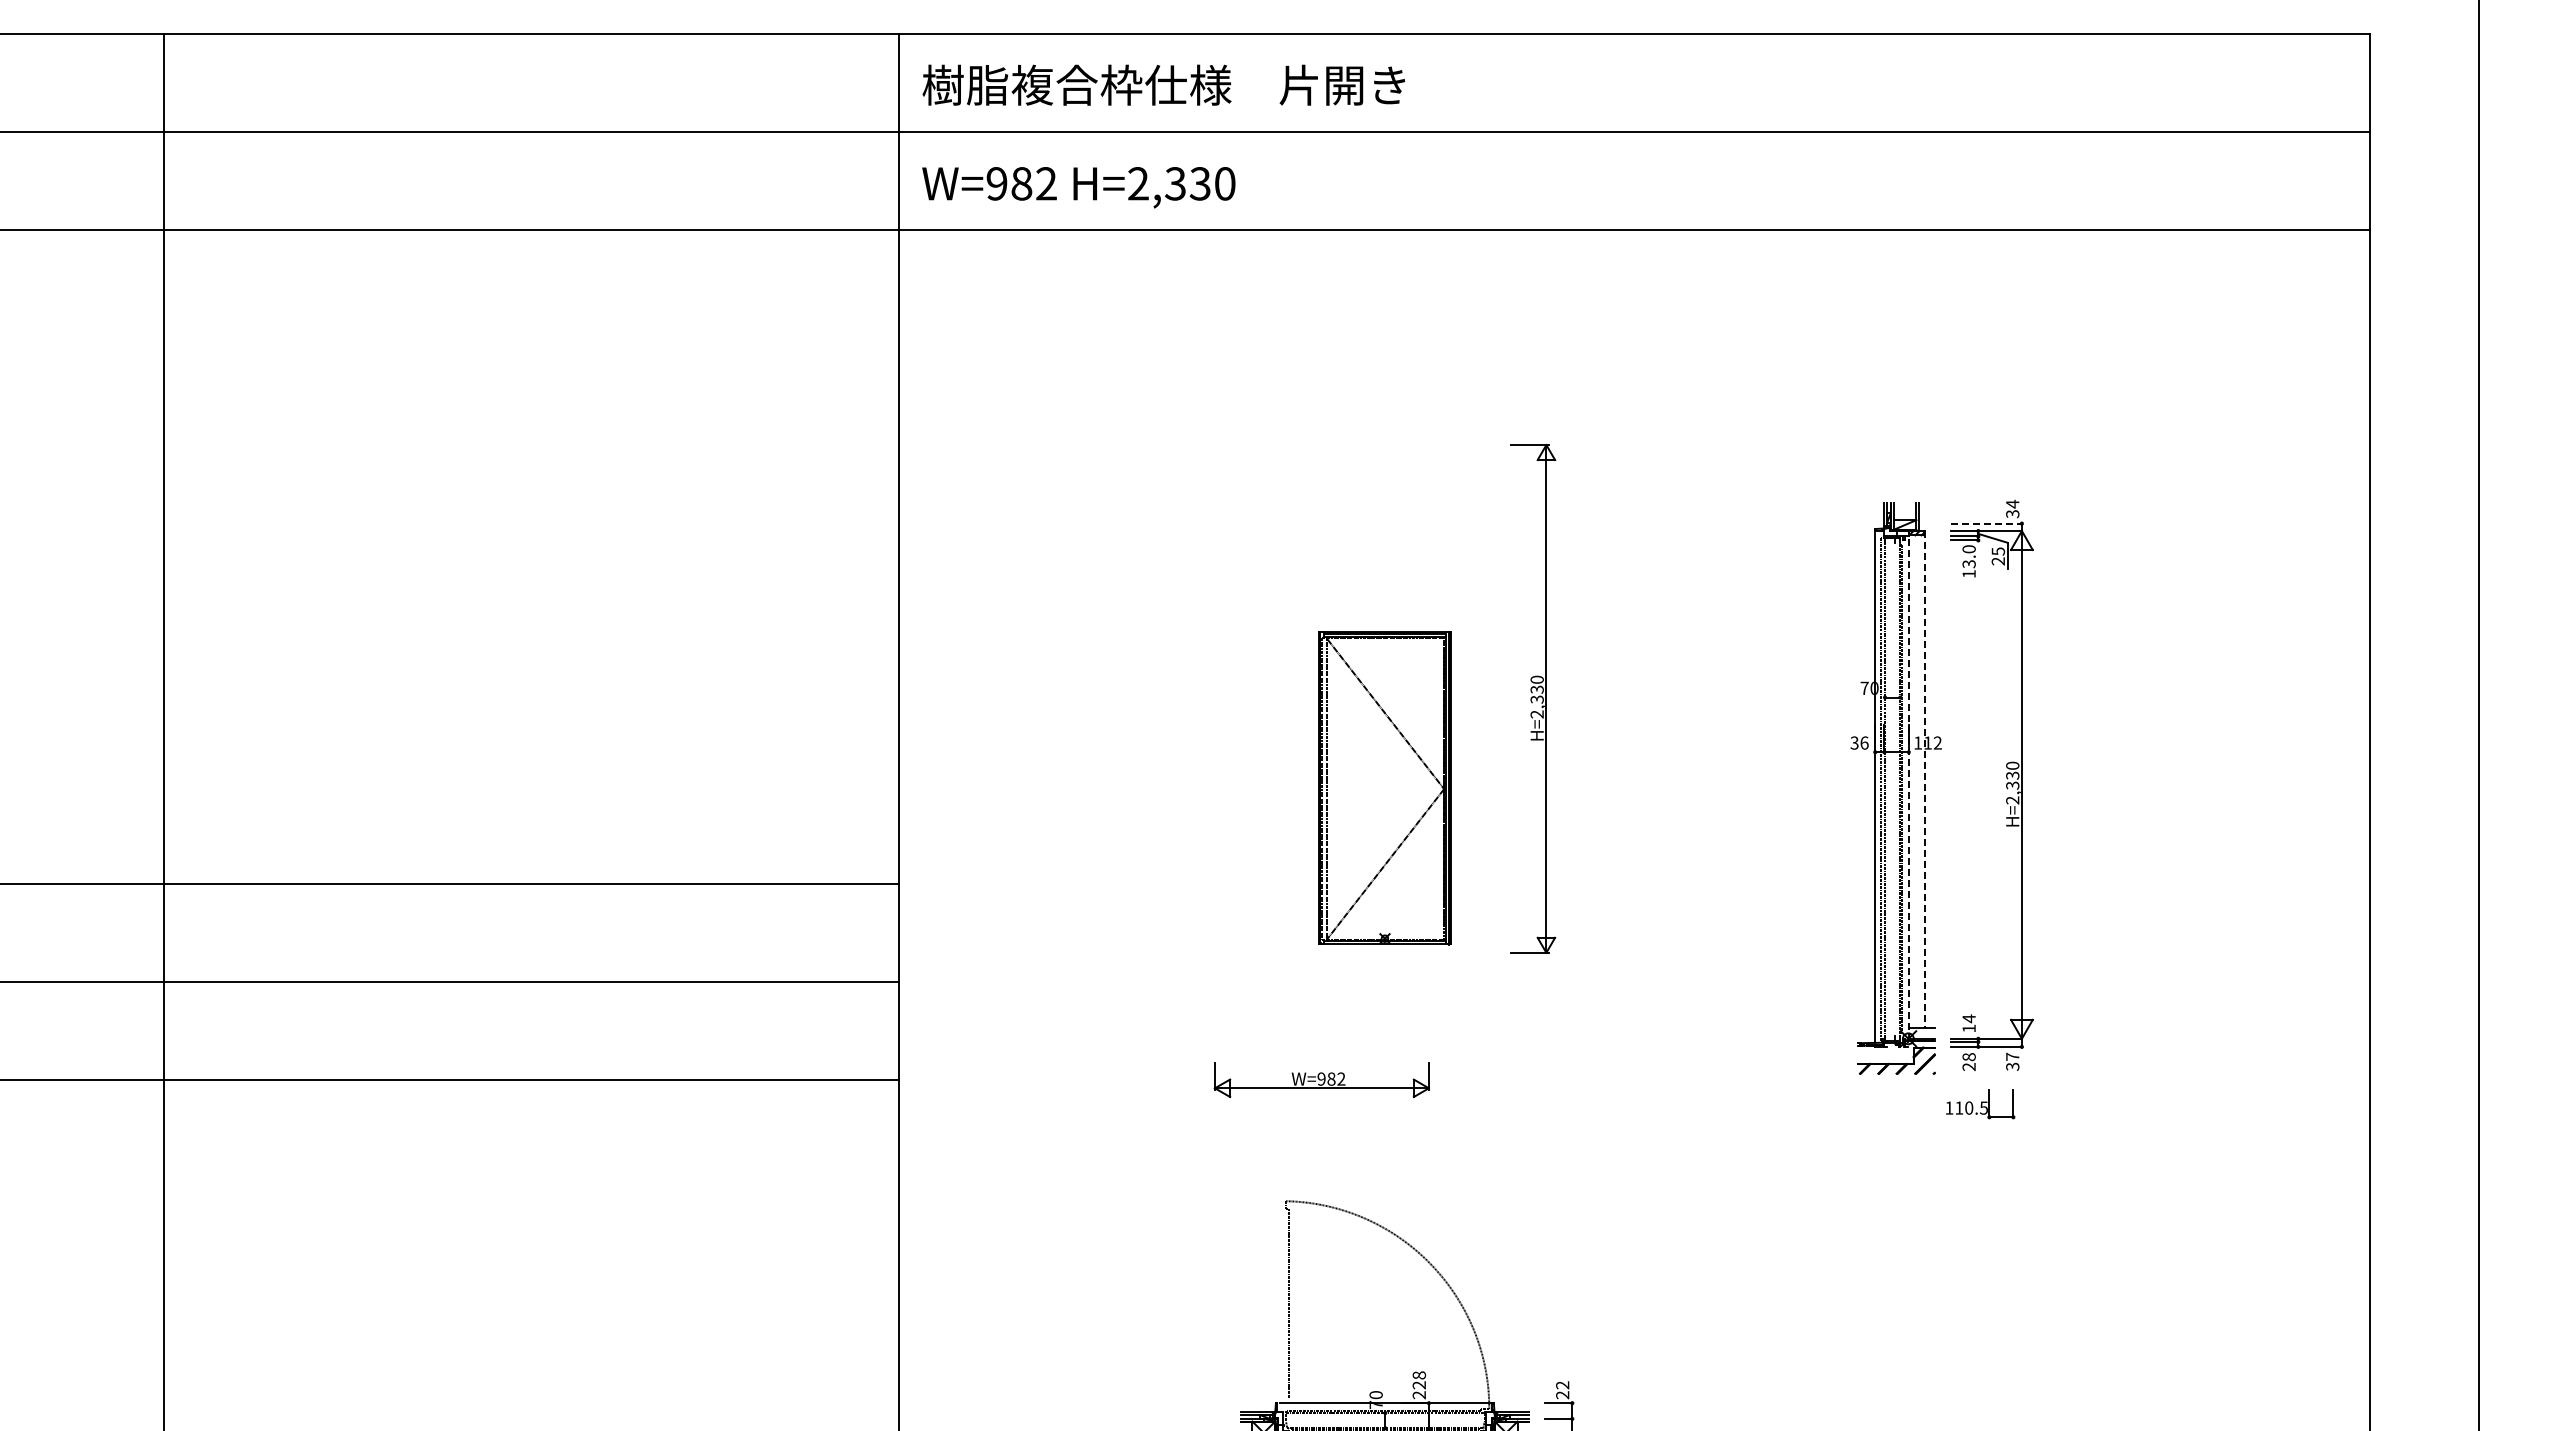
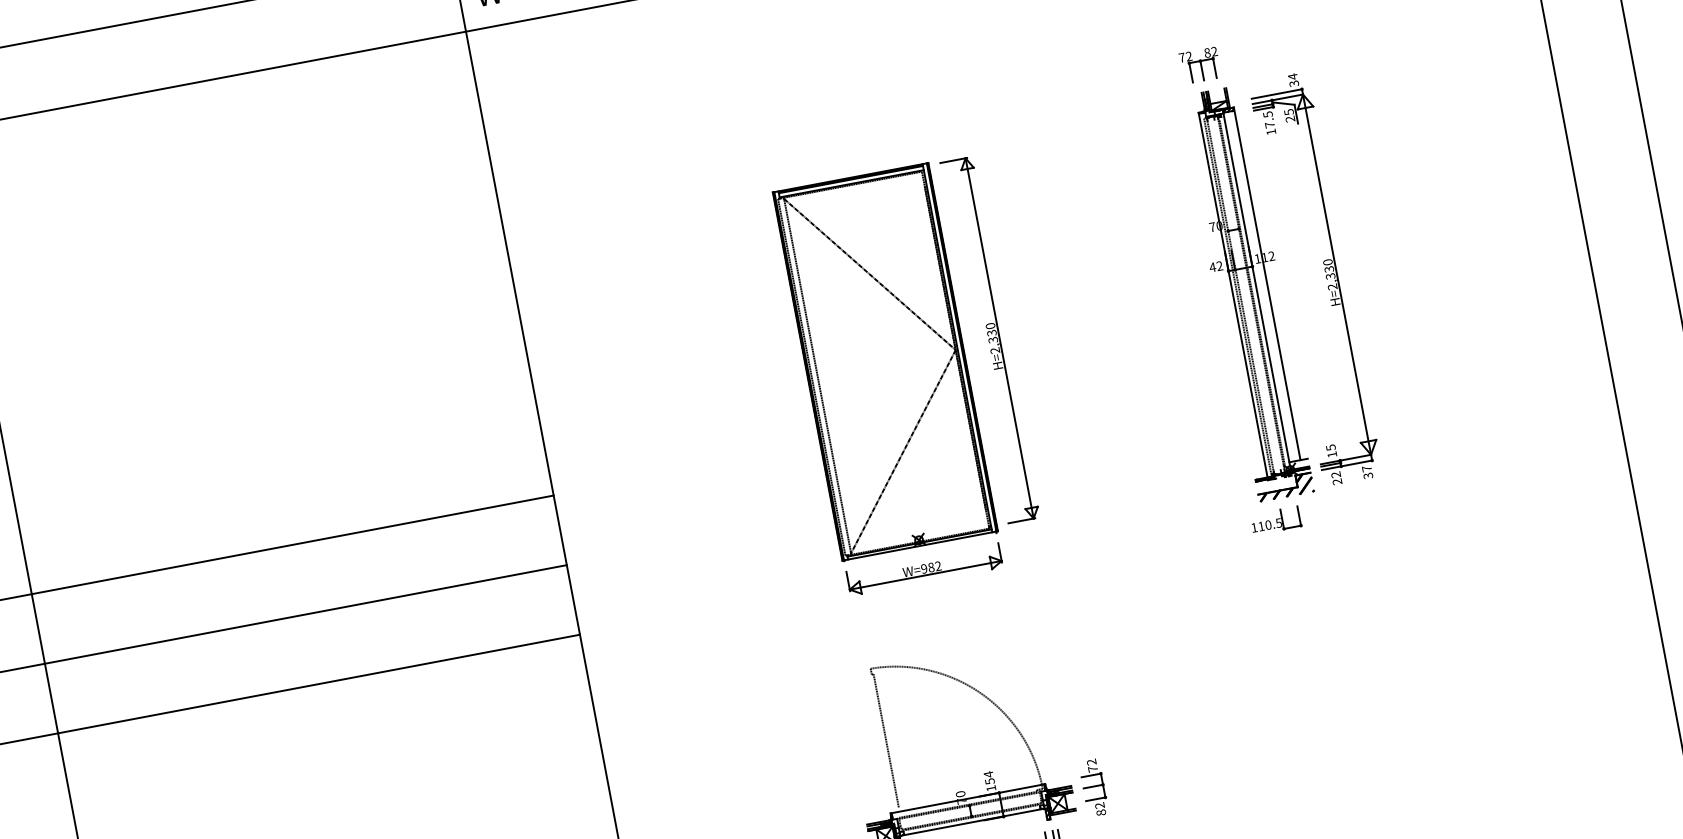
part: (1889, 464) -> (1200, 65), added
line: (1987, 523) -> (1277, 93), dashed -> solid
text: (1968, 556) -> (1268, 119), 13.0 -> 17.5
part: (1533, 698) -> (990, 339), moved
text: (1859, 742) -> (1216, 266), 36 -> 42
line: (1924, 779) -> (1267, 283), dashed -> solid
part: (1384, 788) -> (885, 362), size x1.67
line: (1908, 789) -> (1257, 293), dashed -> solid
text: (1968, 1018) -> (1330, 447), 14 -> 15
text: (1968, 1057) -> (1335, 475), 28 -> 22
part: (1321, 1079) -> (924, 569), moved
part: (1980, 1104) -> (1276, 521), moved
text: (1419, 1385) -> (990, 781), 228 -> 154
text: (1562, 1395) -> (1092, 769), 22 -> 72

